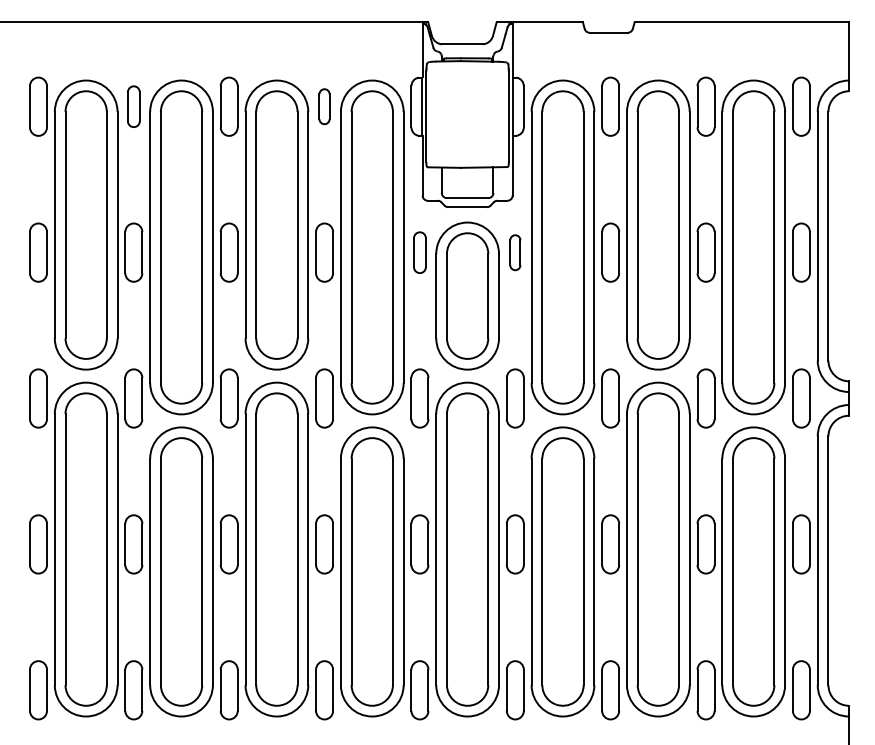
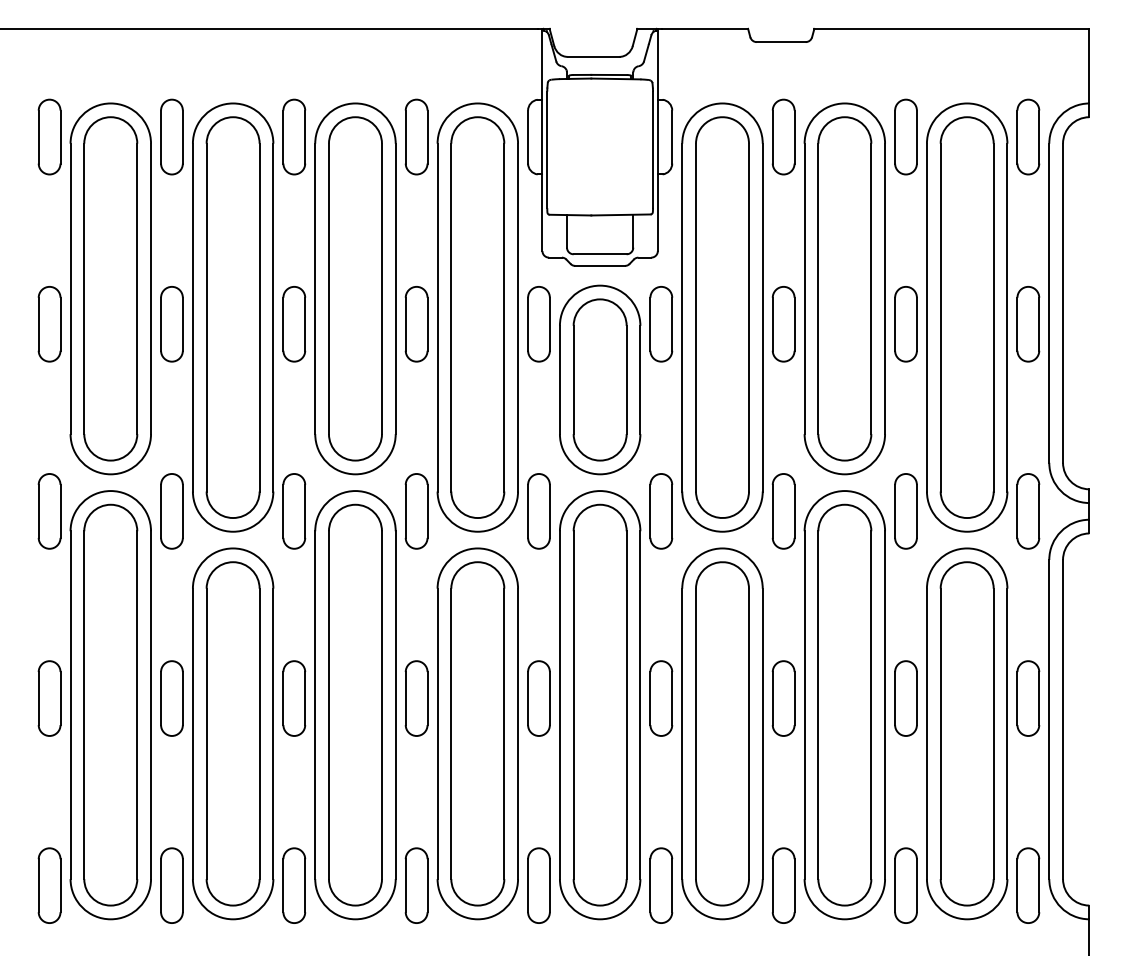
part: (133, 106) -> (171, 136), size x1.43
part: (324, 106) -> (416, 136), size x1.67
part: (419, 252) -> (538, 324), size x1.43
part: (515, 252) -> (661, 324), size x1.67

